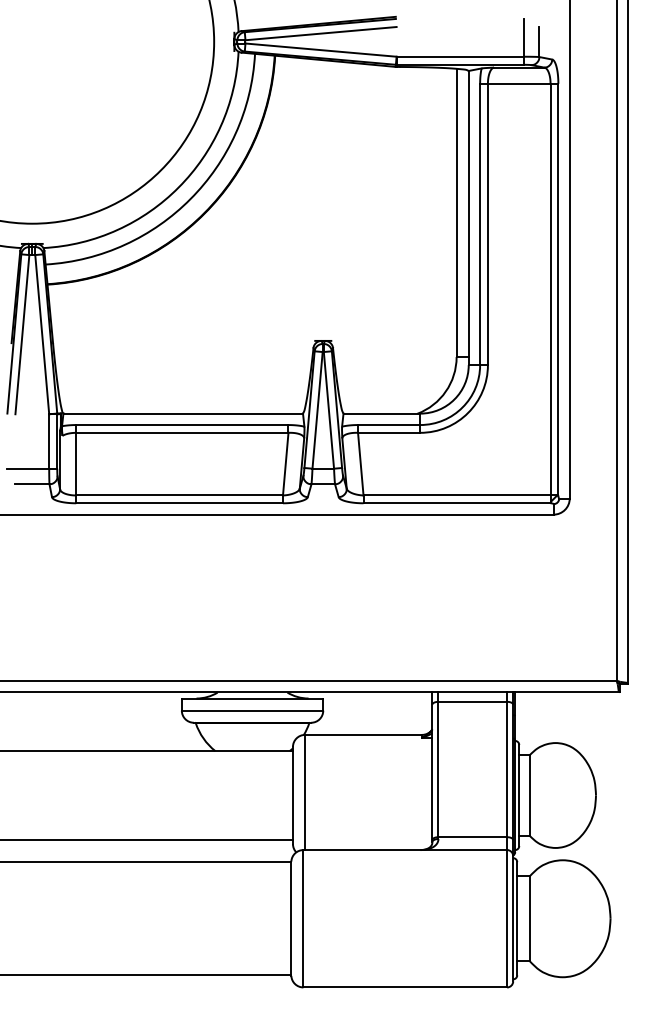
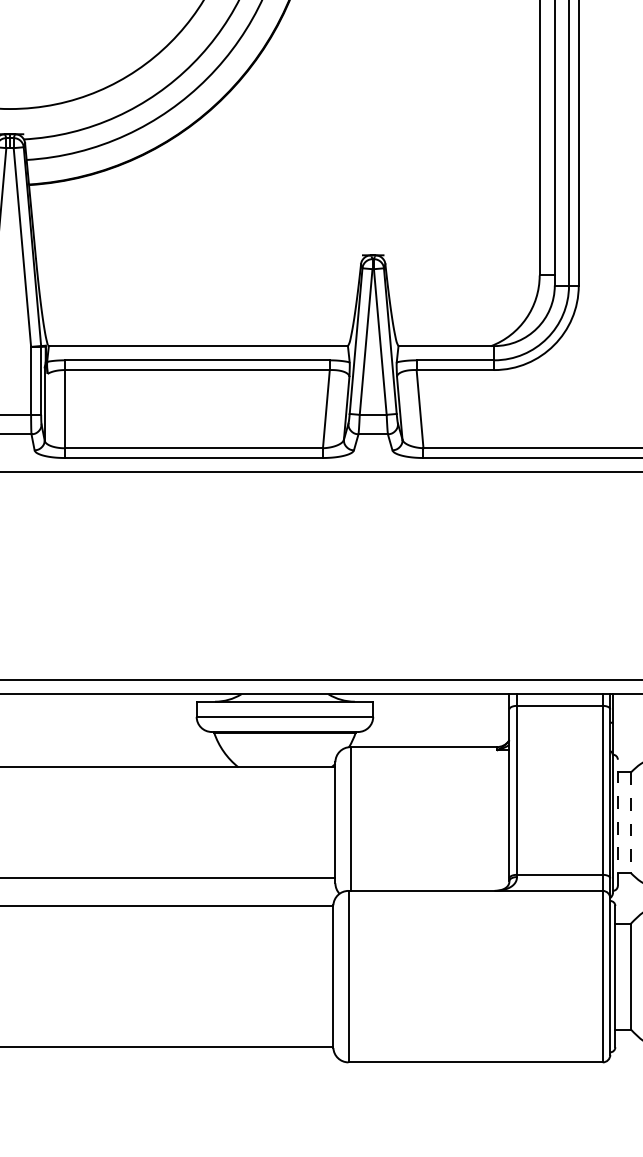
line: (519, 795) -> (618, 822), solid -> dashed
line: (529, 796) -> (630, 824), solid -> dashed

